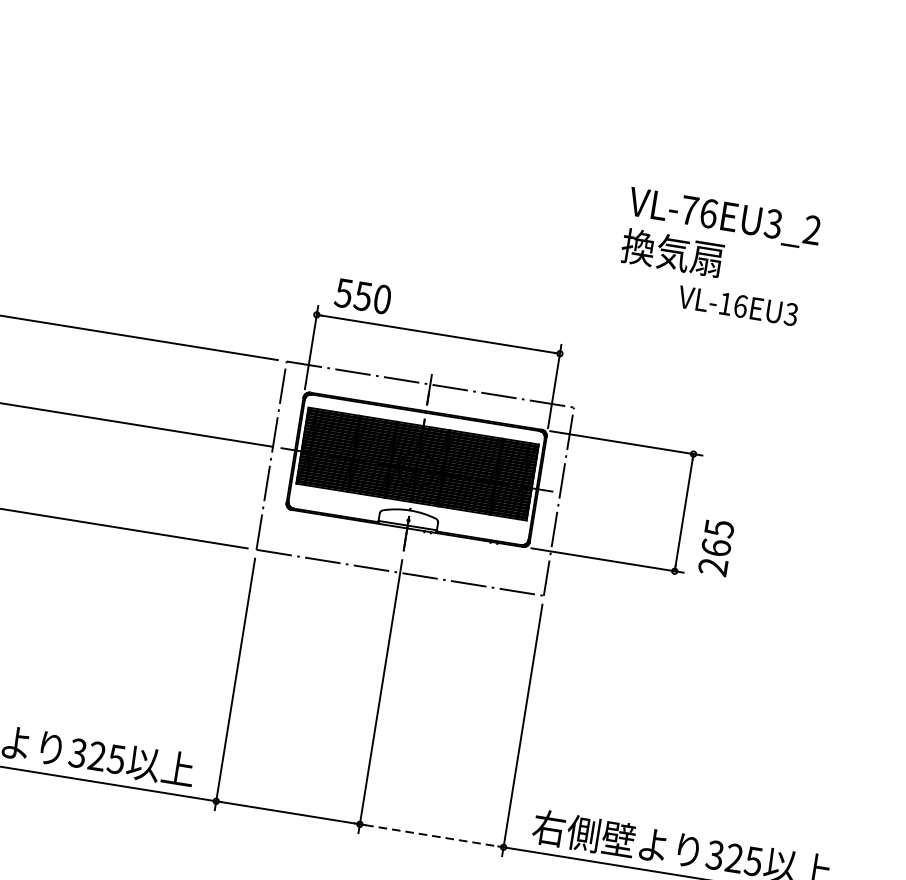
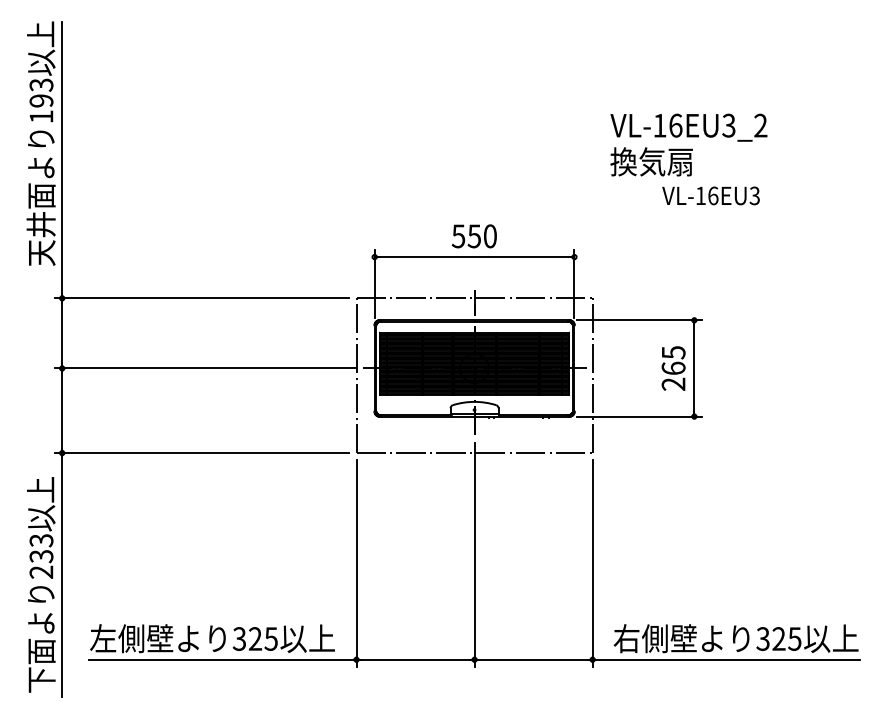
text: (689, 210) -> (659, 125), VL-76EU3_2 -> VL-16EU3_2
text: (361, 296) -> (473, 236), moved
text: (716, 547) -> (673, 368), moved
line: (431, 835) -> (533, 659), dashed -> solid

